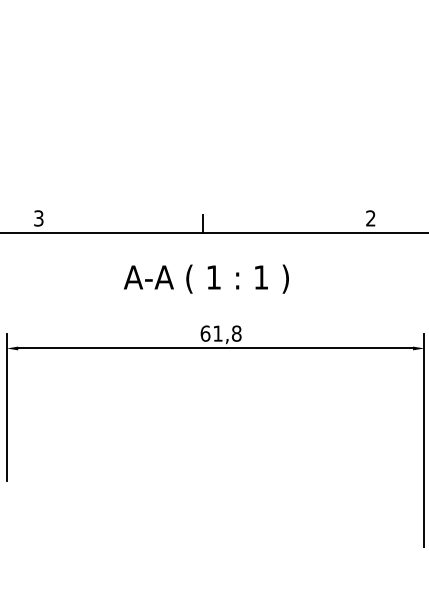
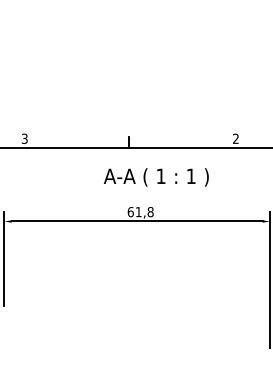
text: (206, 279) -> (156, 177), moved

